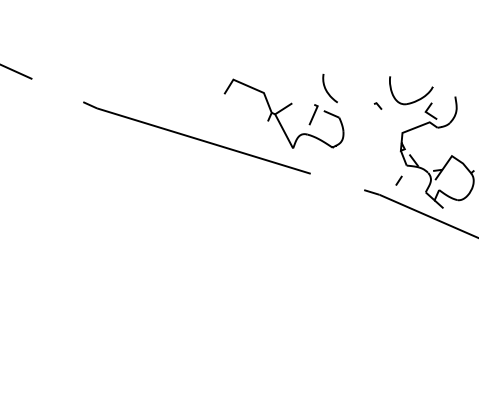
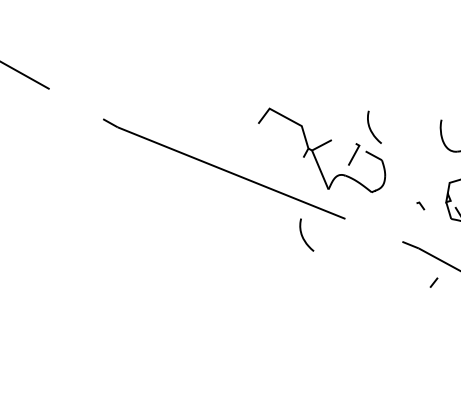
line: (377, 105) -> (420, 205), moved
line: (398, 180) -> (433, 282), moved
curve: (274, 193) -> (303, 237), added

